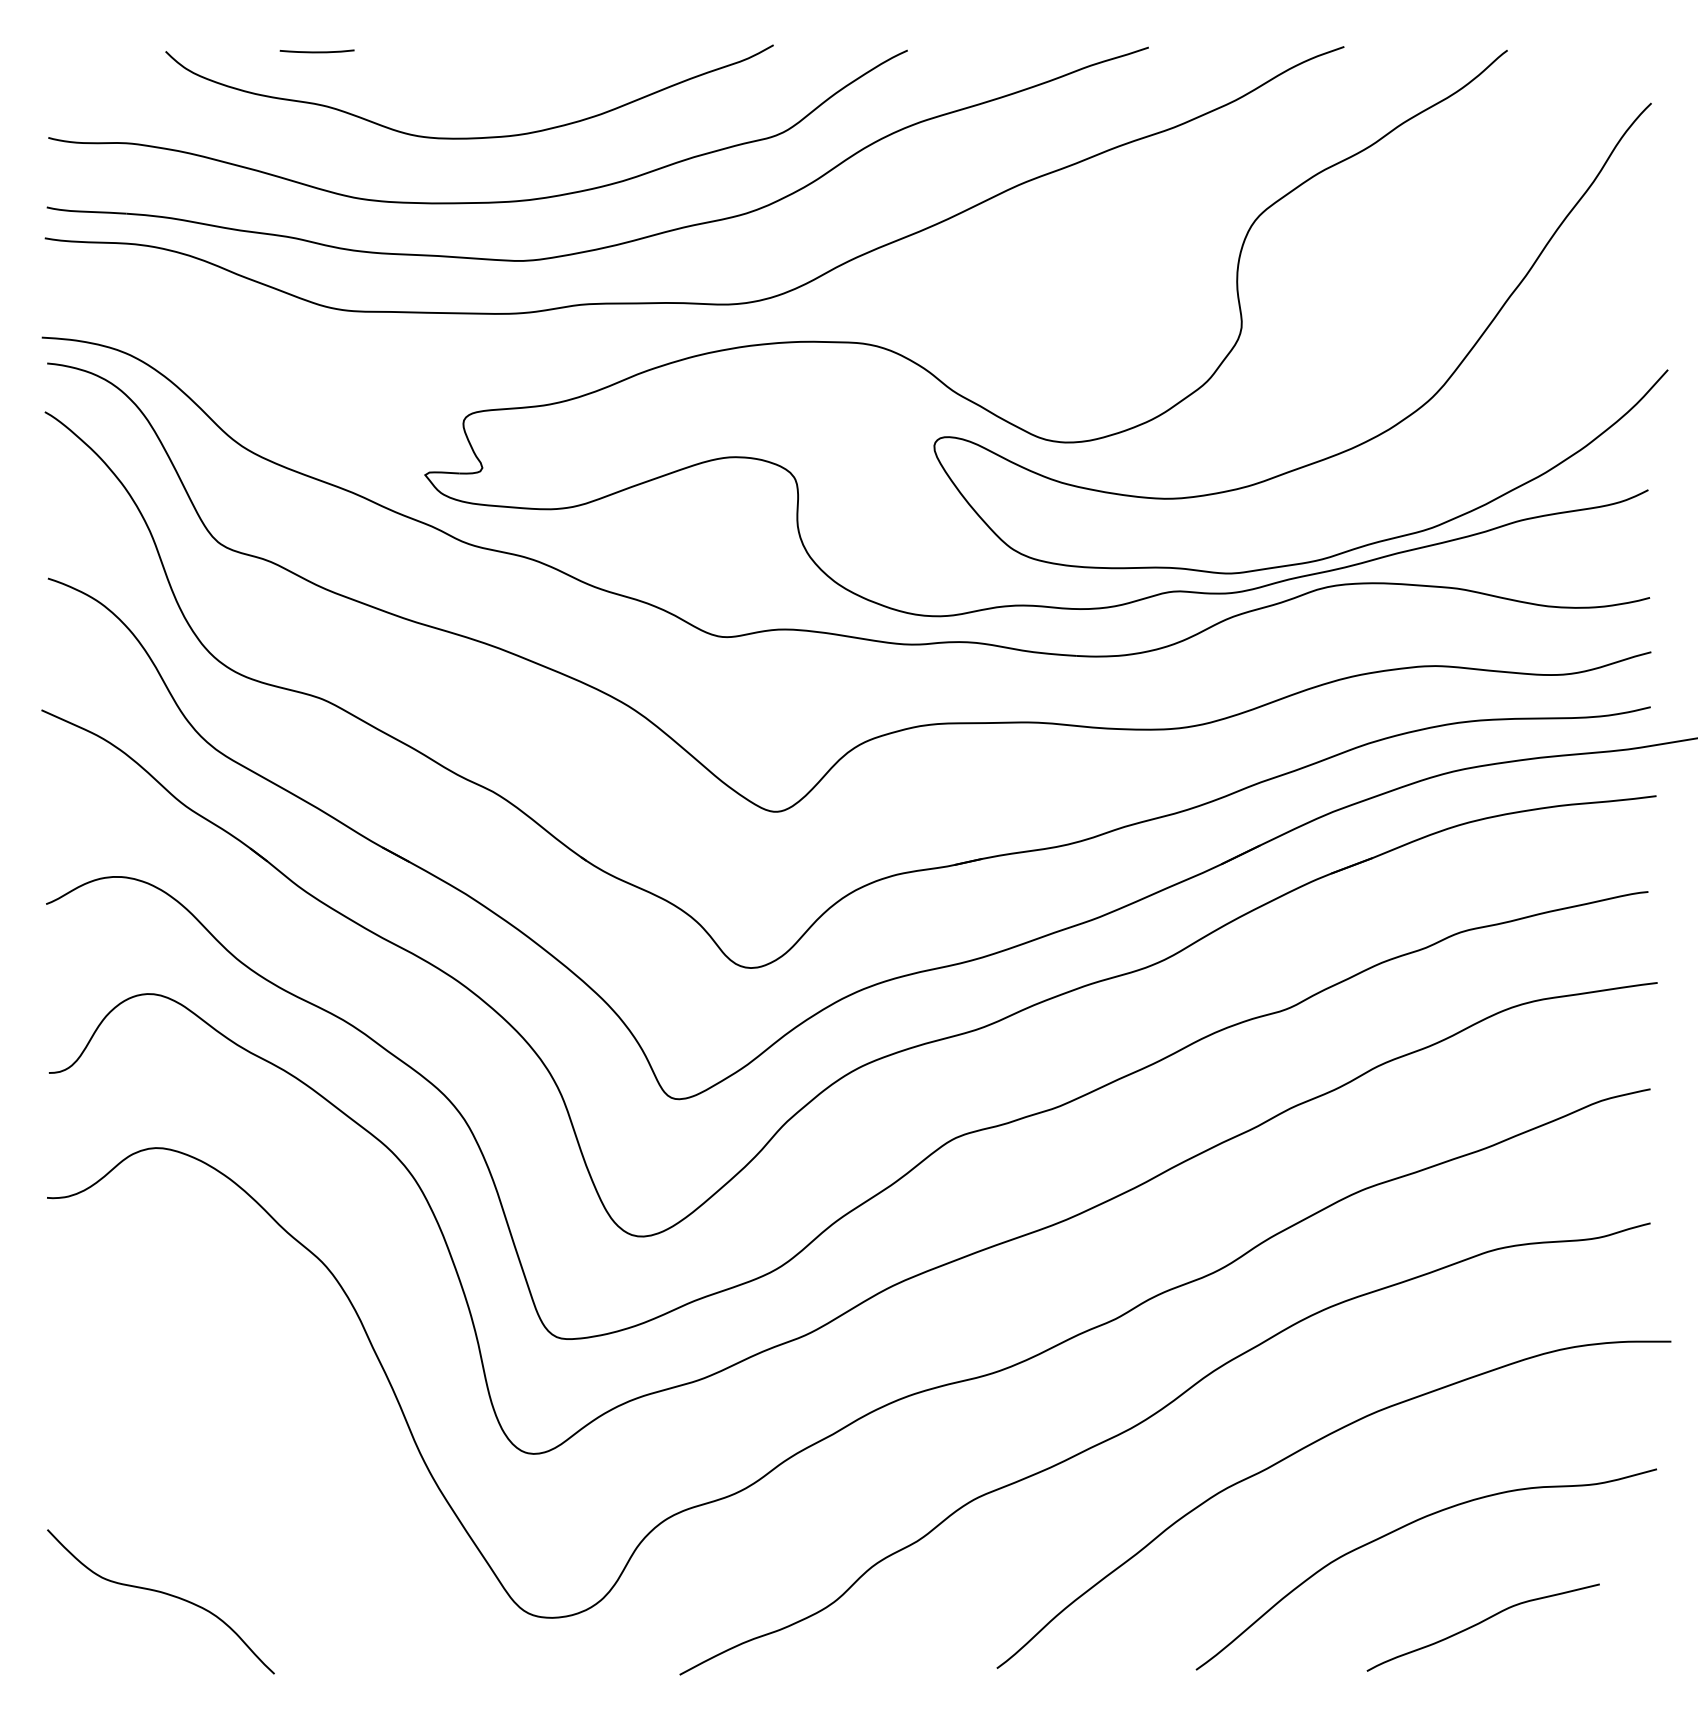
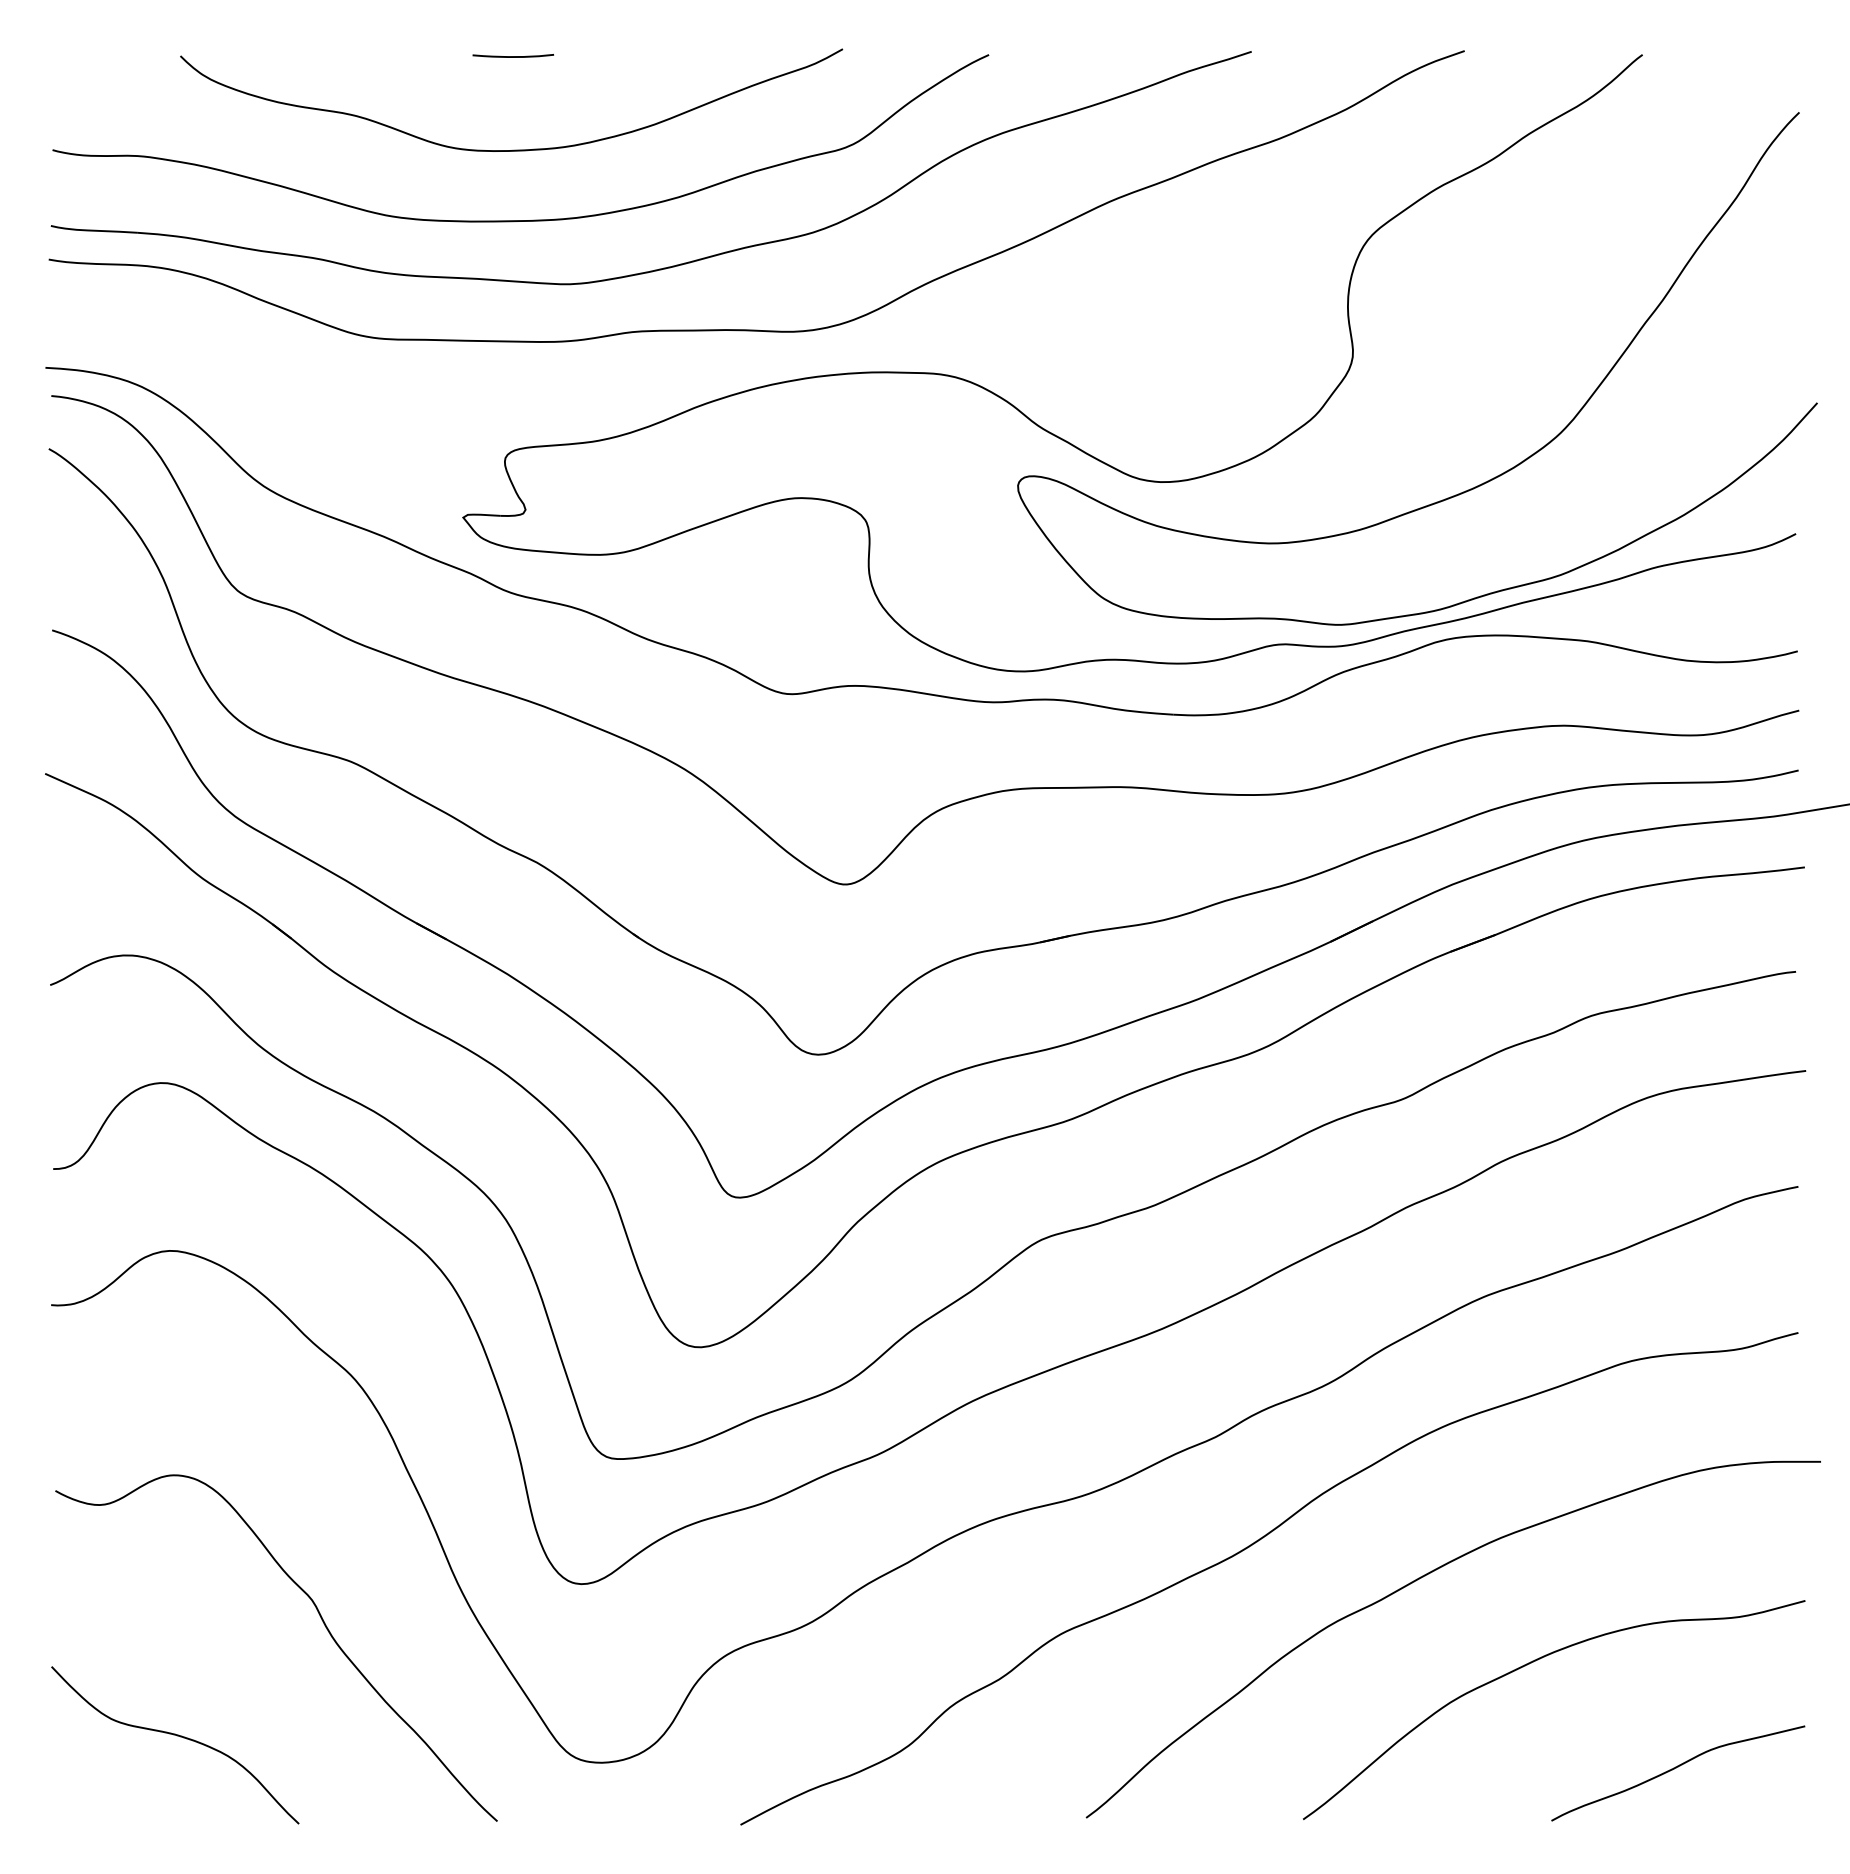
curve: (316, 51) -> (512, 56), moved
curve: (297, 1491) -> (324, 1625), added
curve: (1481, 1623) -> (1676, 1768), moved

